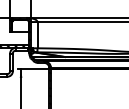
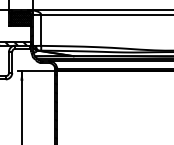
hatch: (20, 25) -> (21, 19), added

